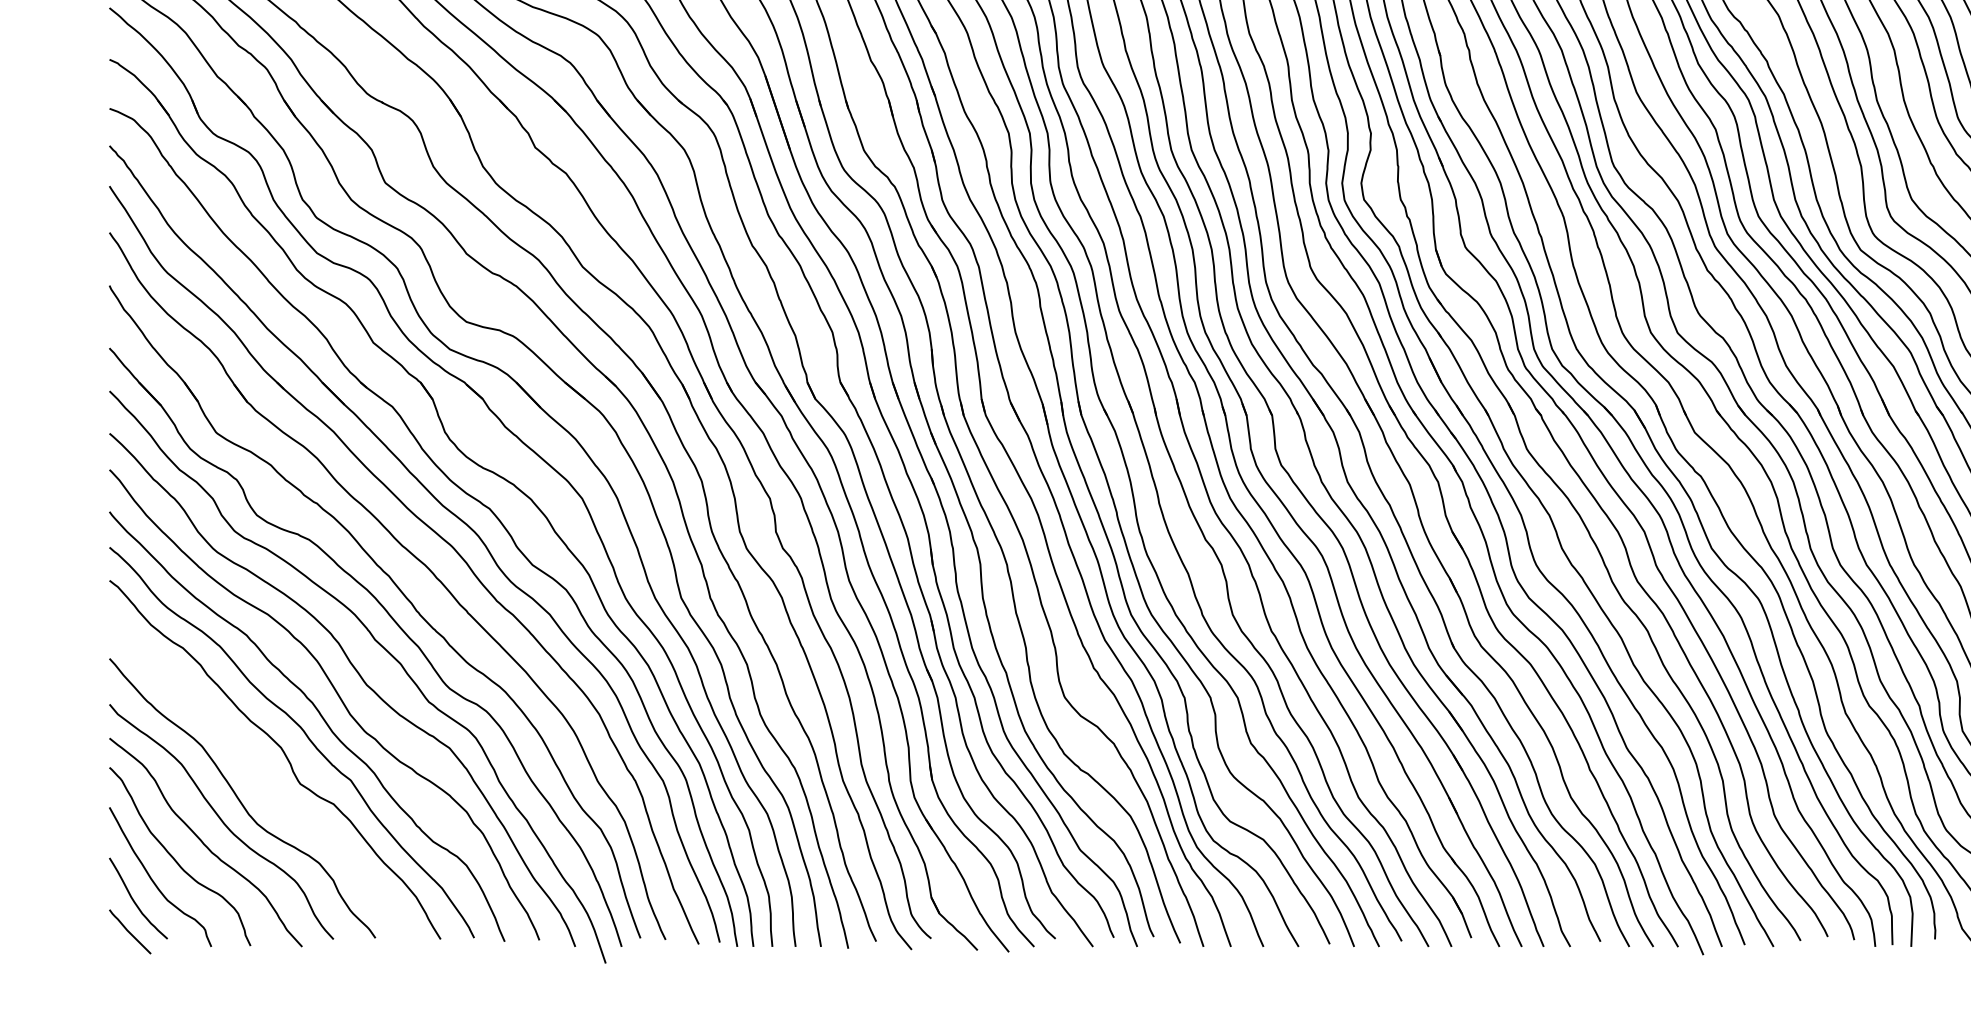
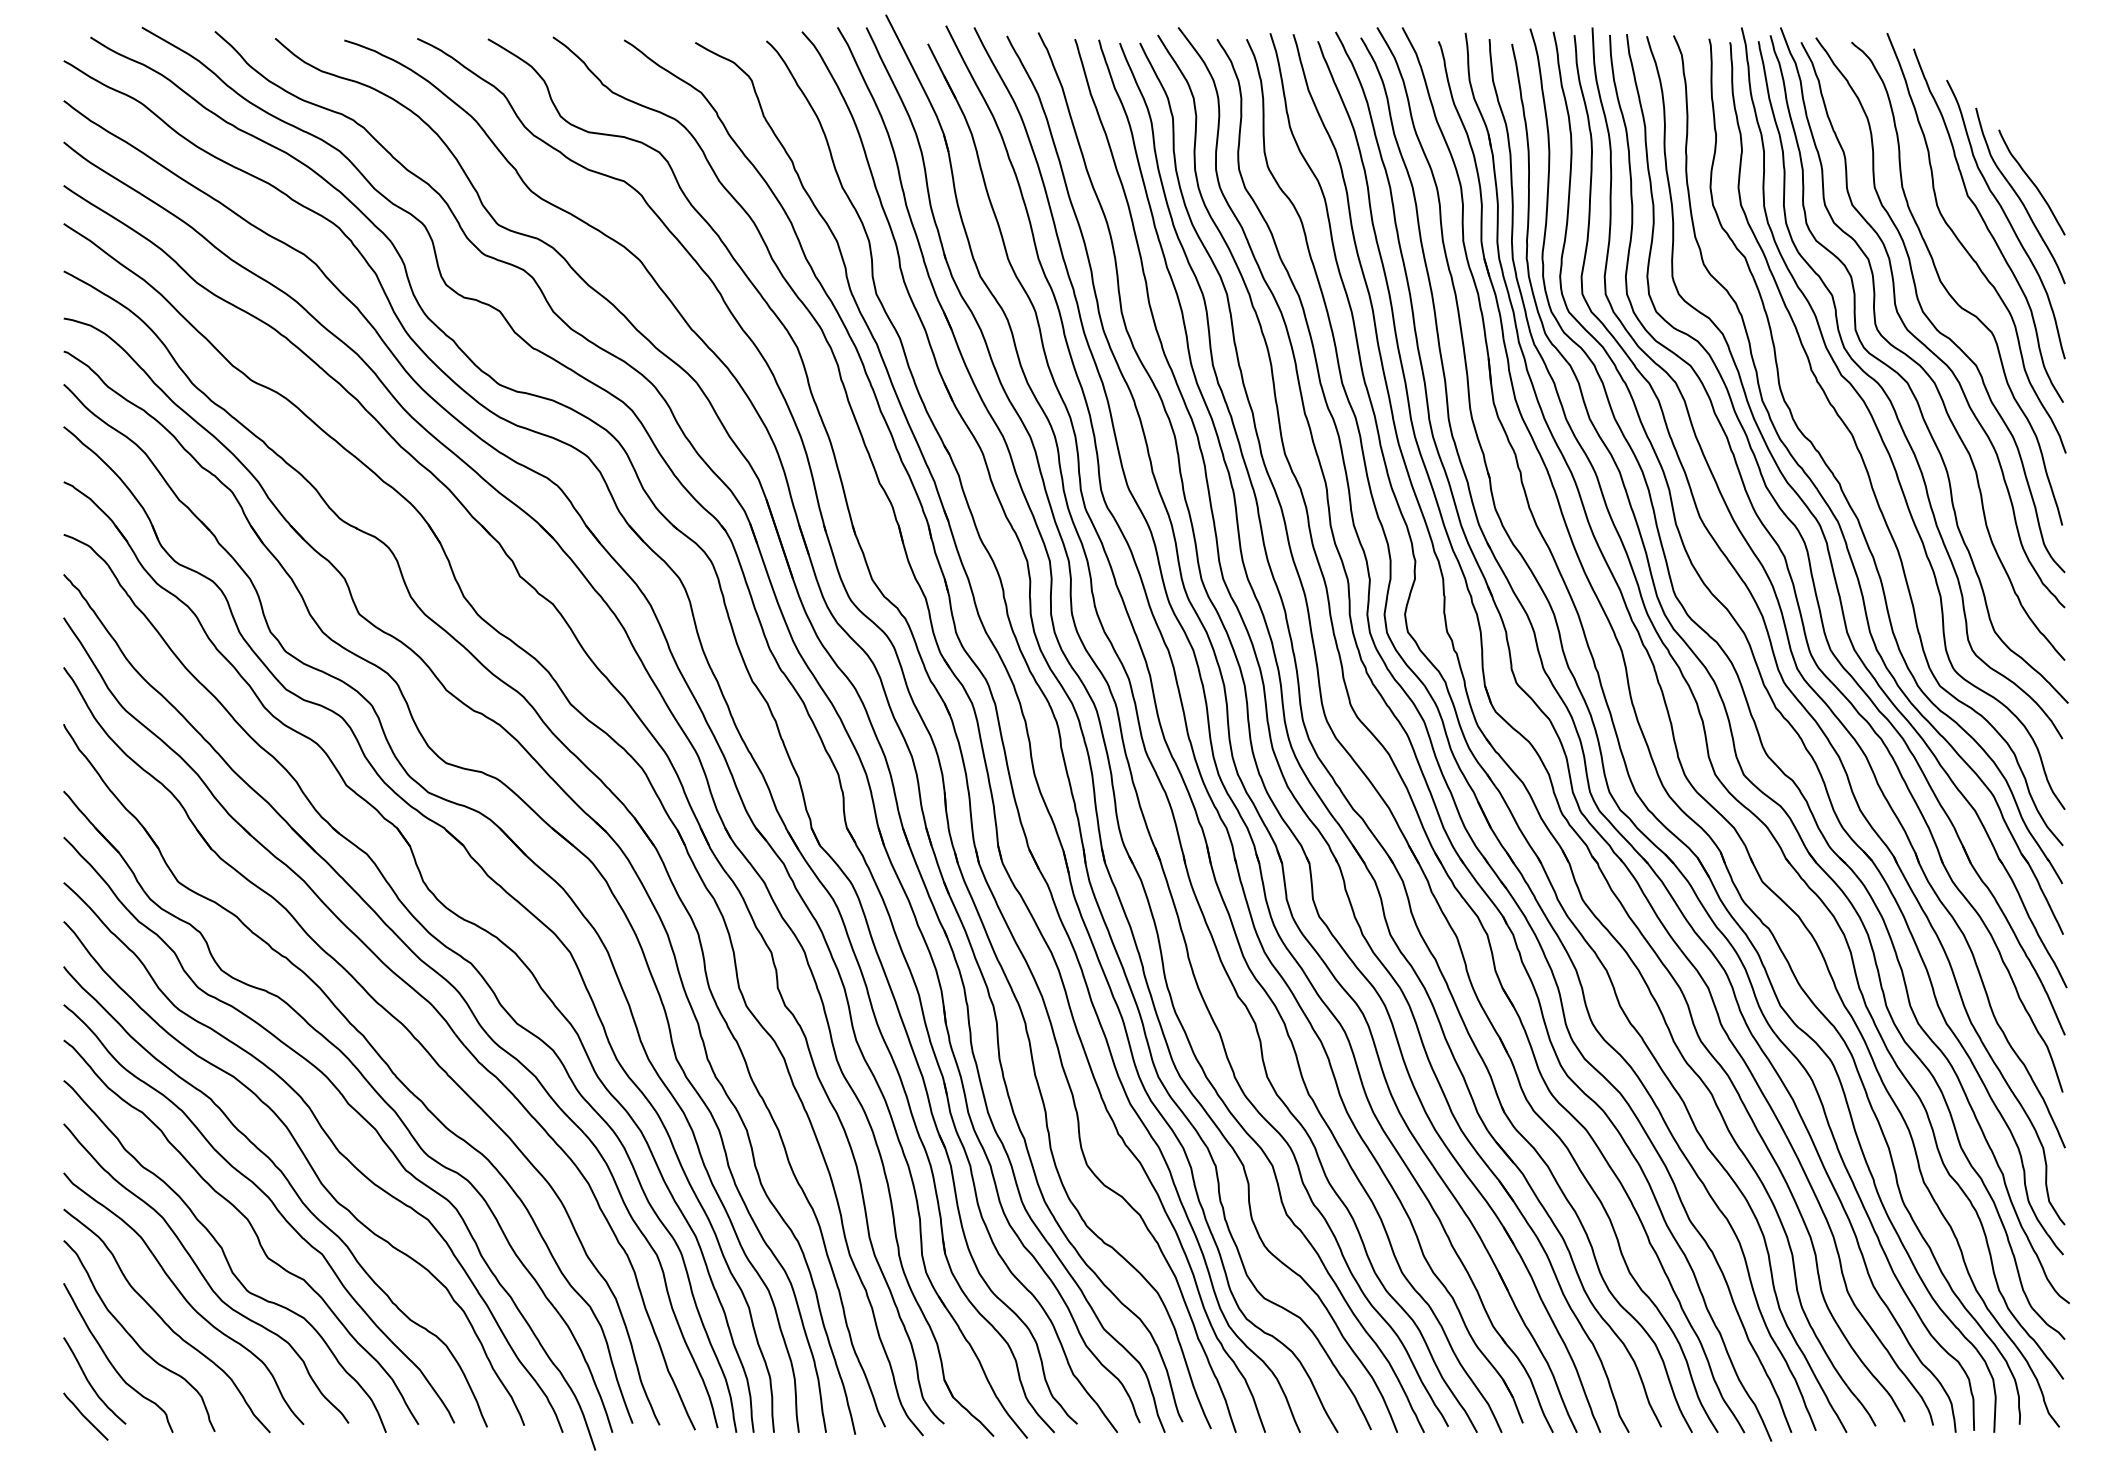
curve: (259, 782) -> (224, 1256), added

